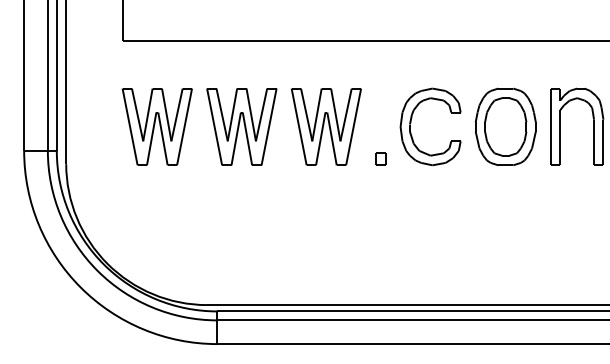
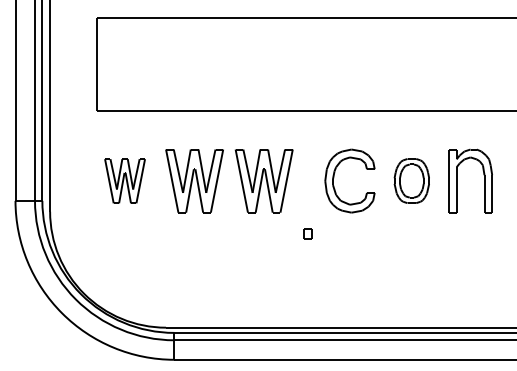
part: (505, 126) -> (411, 180), size x0.7
part: (156, 127) -> (124, 181), size x0.7
part: (380, 159) -> (307, 233), moved

